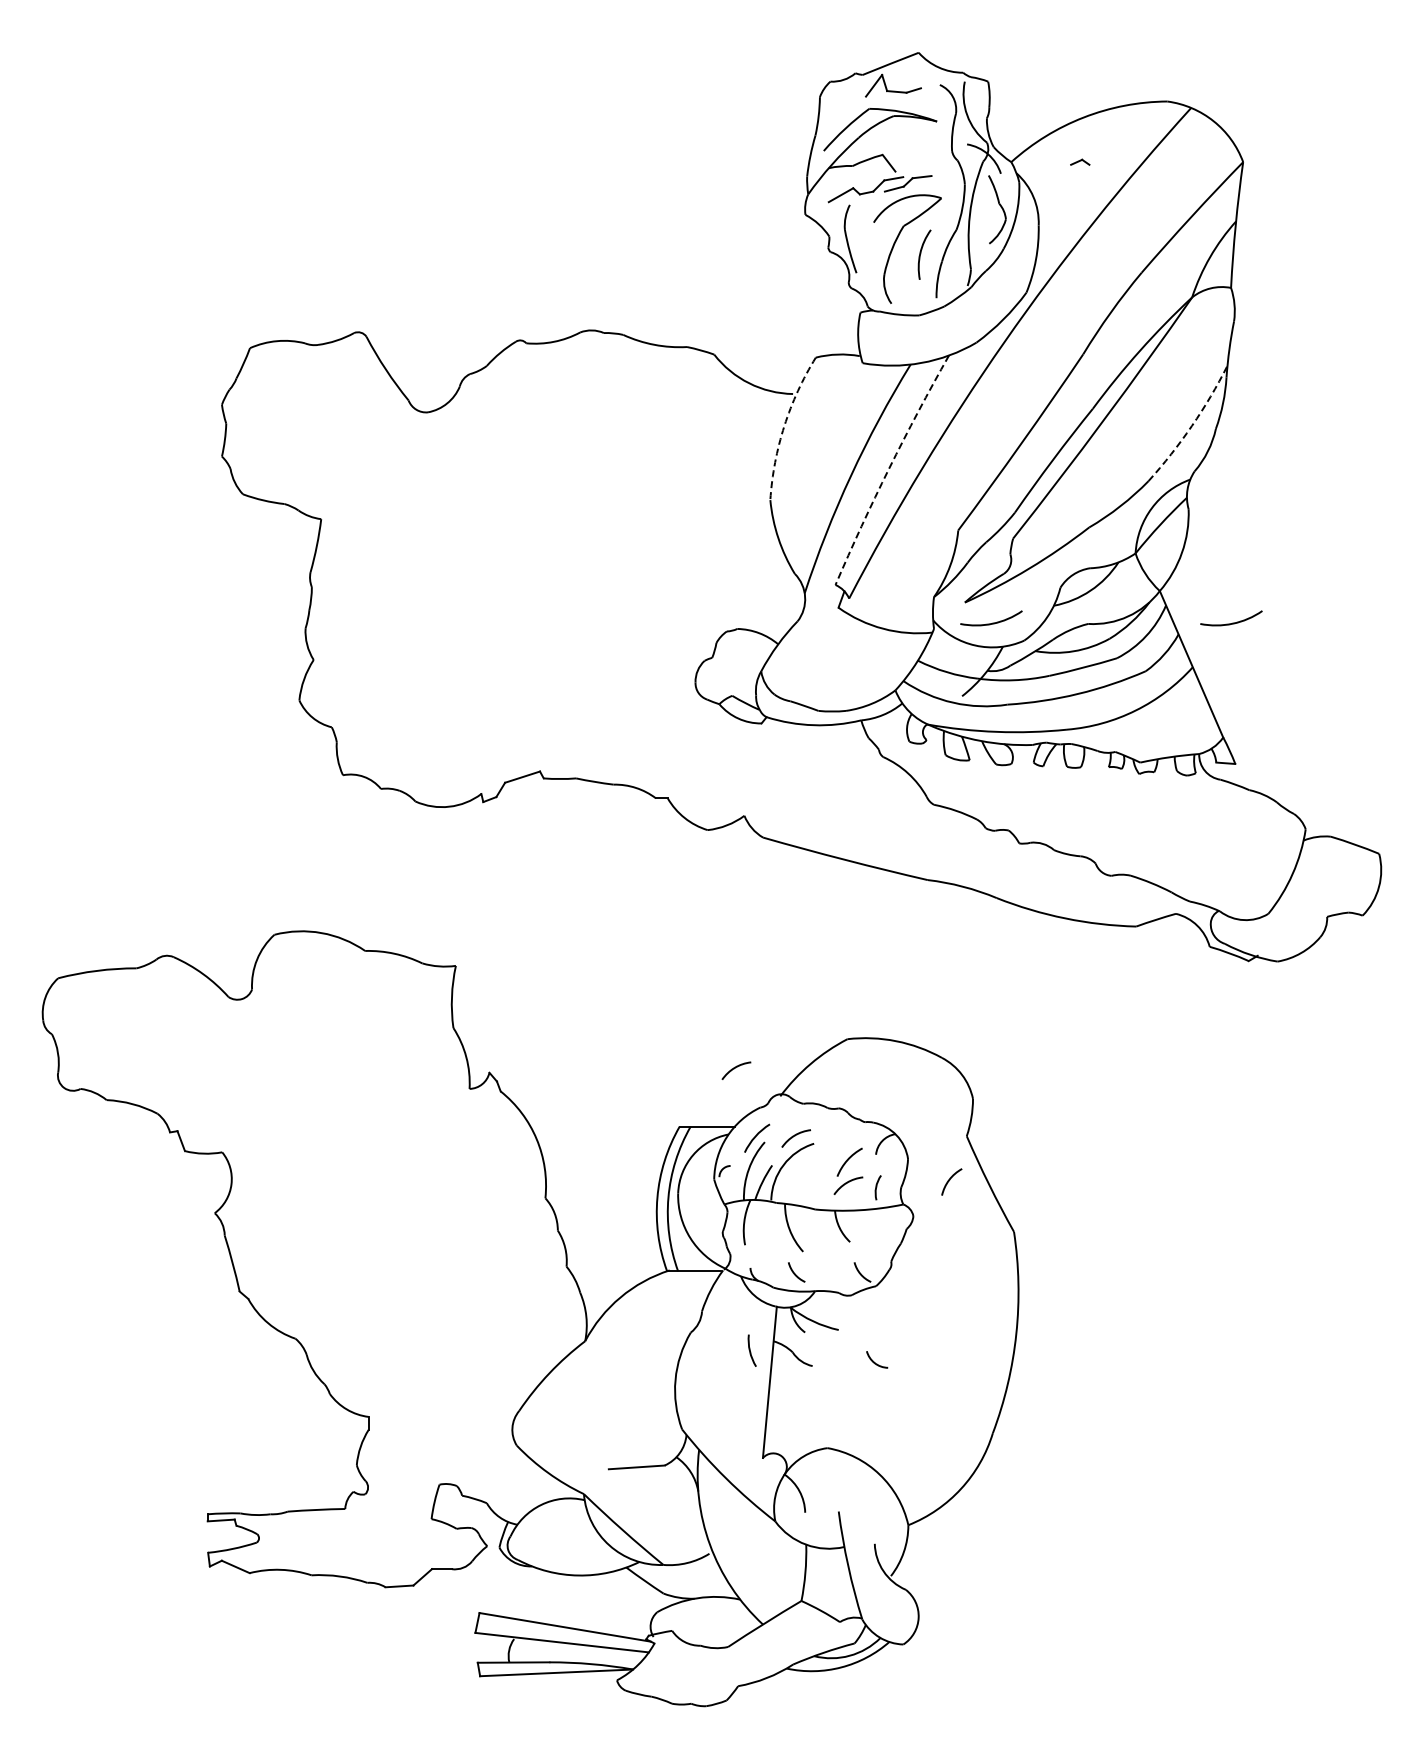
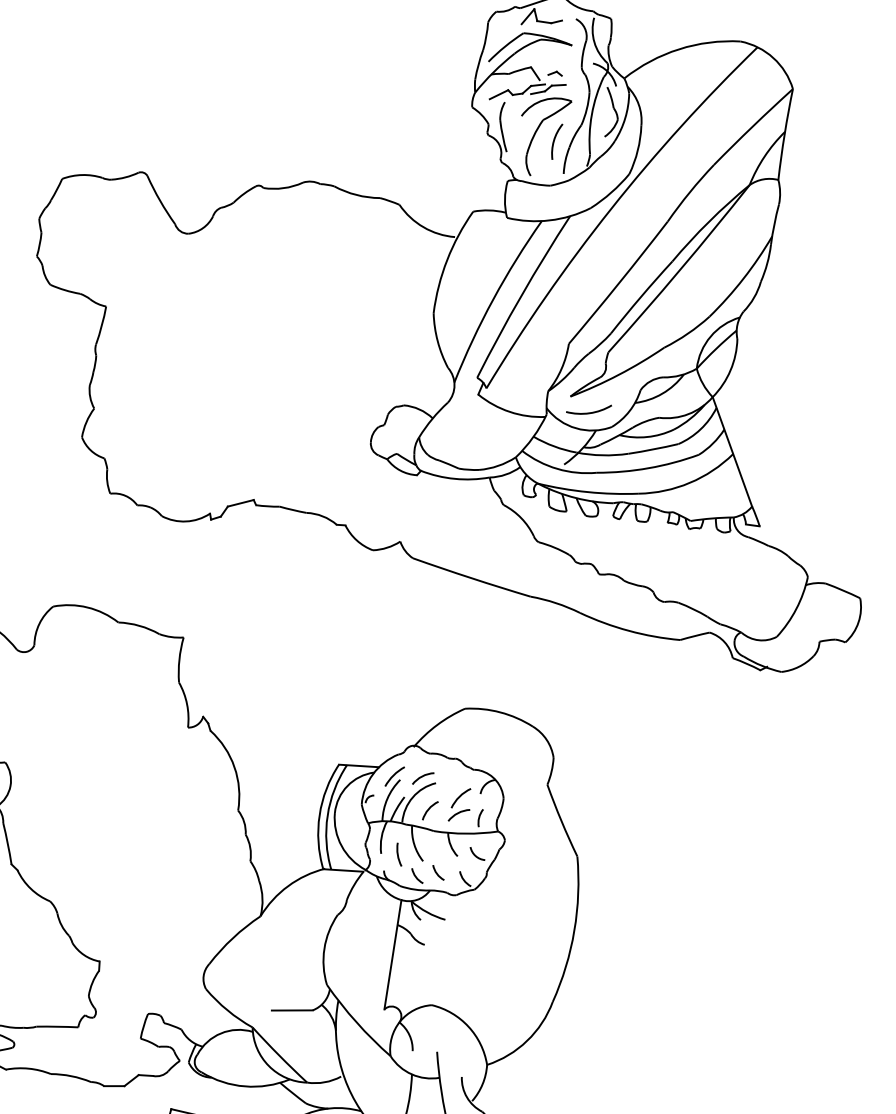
part: (1080, 161) -> (555, 72), moved
arc: (784, 426) -> (447, 260), dashed -> solid
arc: (1191, 426) -> (743, 278), dashed -> solid
arc: (889, 468) -> (521, 295), dashed -> solid
arc: (1232, 622) -> (764, 423), removed
arc: (735, 1068) -> (382, 724), removed
arc: (950, 1180) -> (429, 809), moved
arc: (824, 1267) -> (437, 873), added
arc: (750, 1350) -> (398, 854), moved
arc: (874, 1361) -> (475, 854), moved

